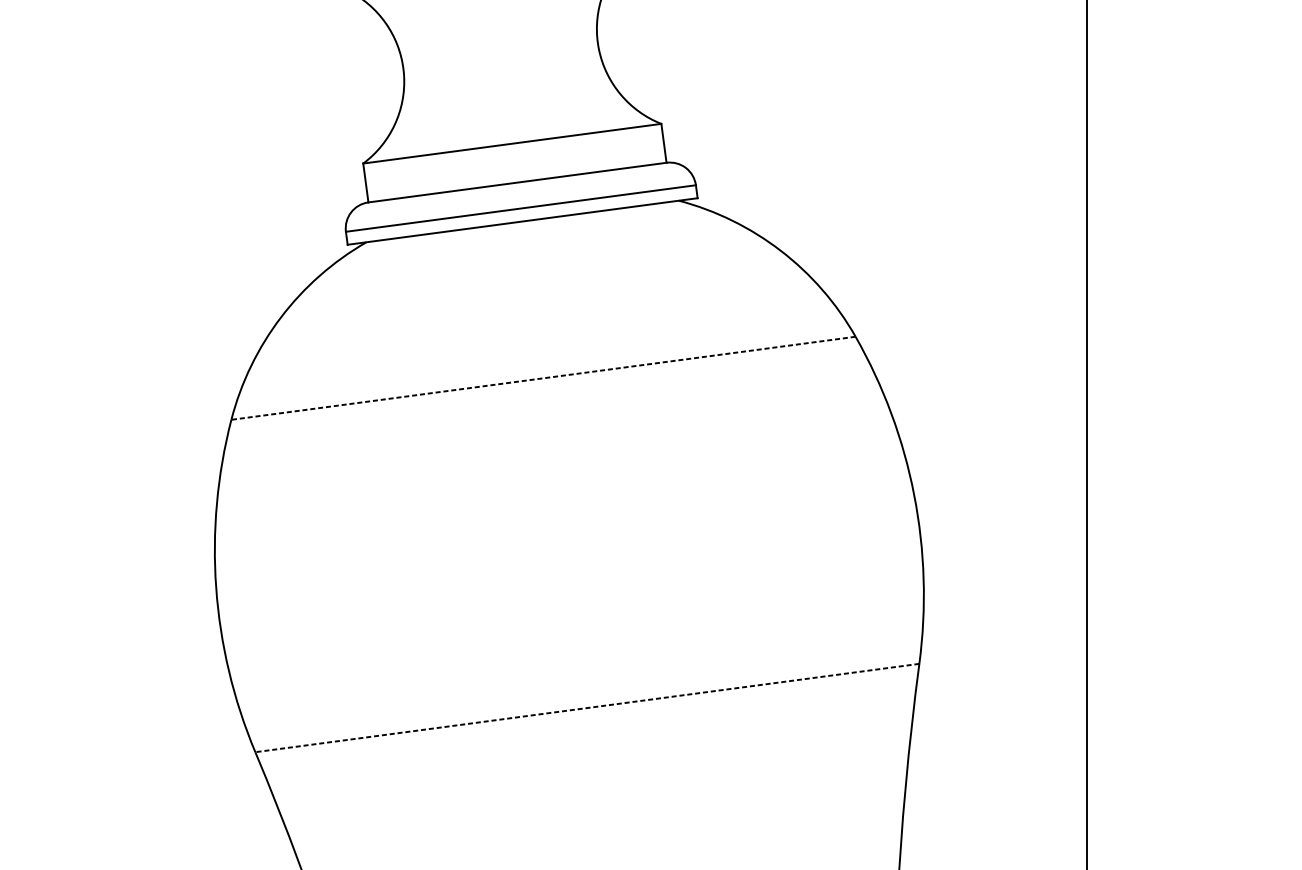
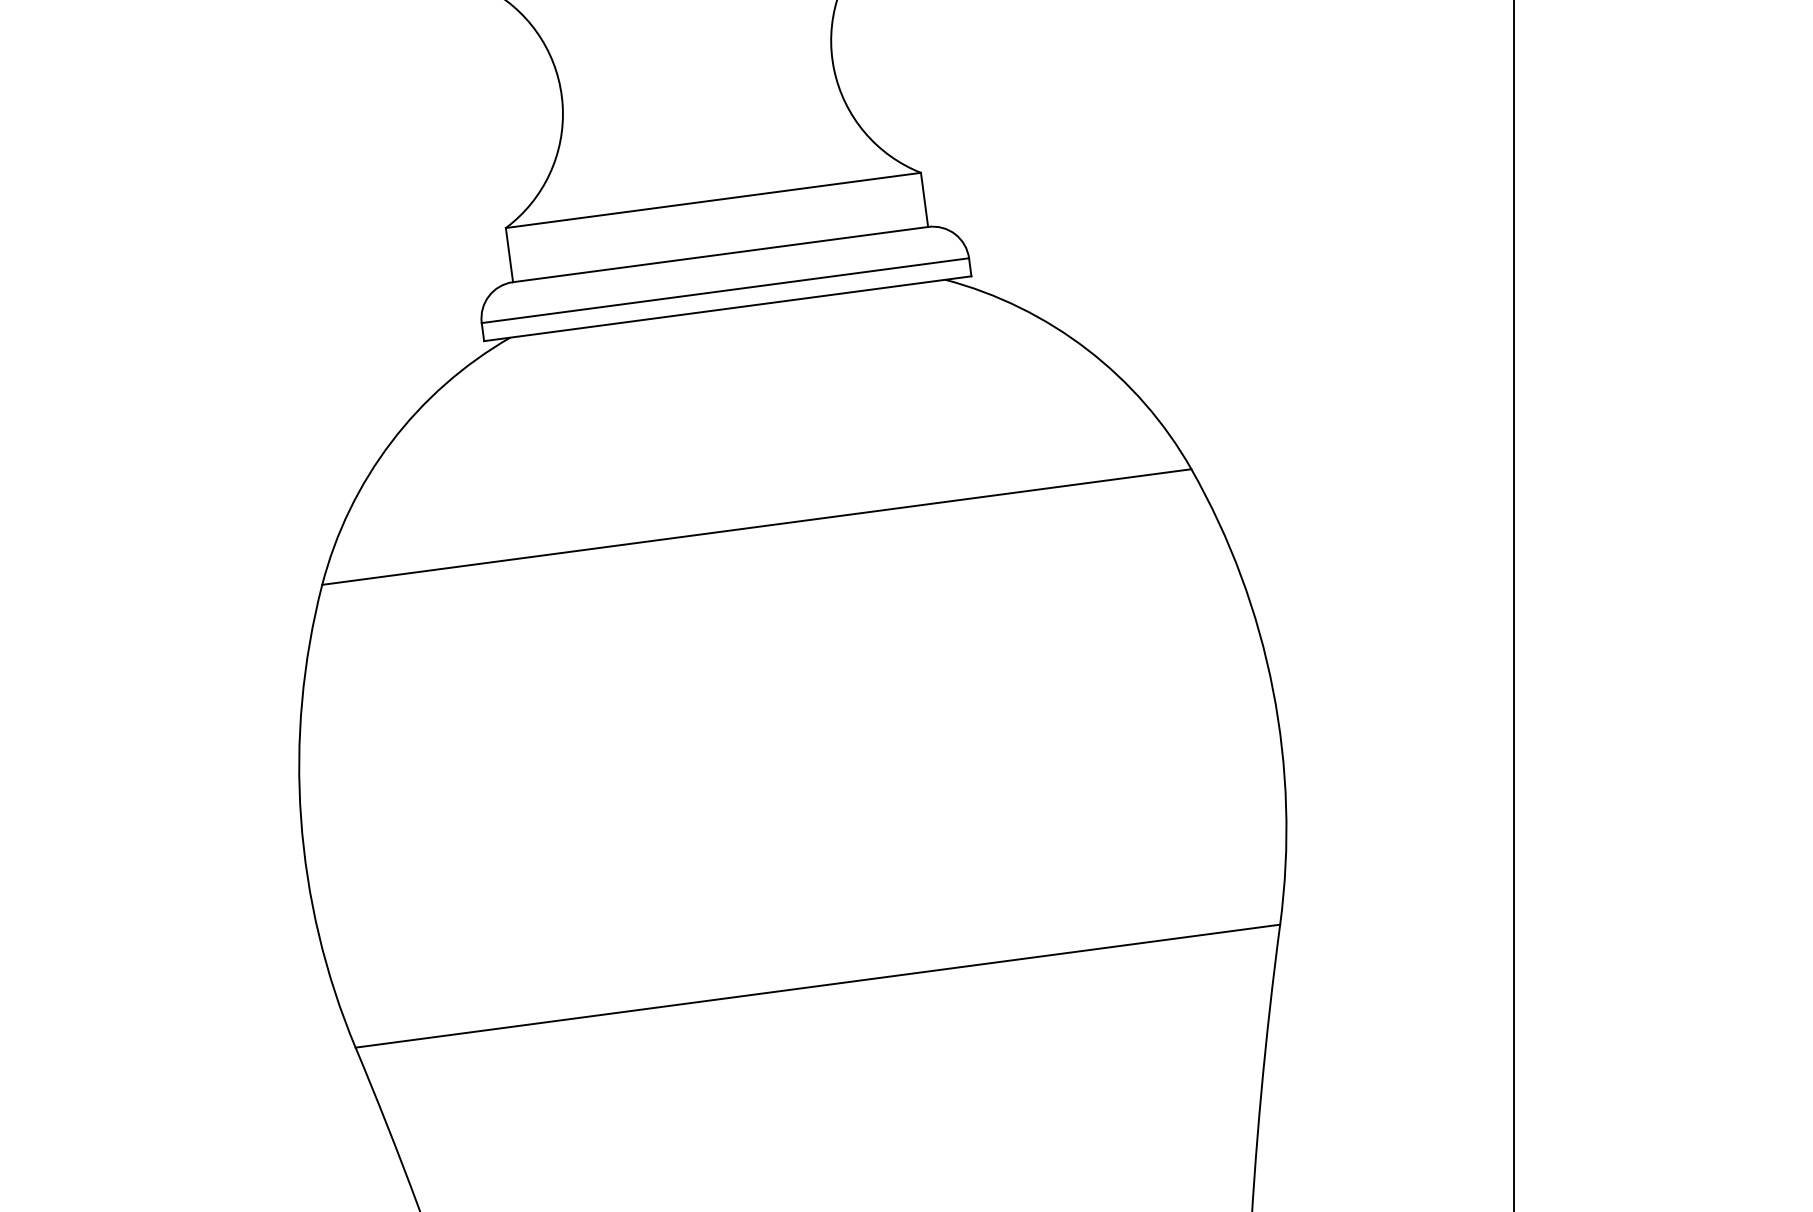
line: (543, 378) -> (756, 527), dashed -> solid
line: (587, 708) -> (817, 986), dashed -> solid

